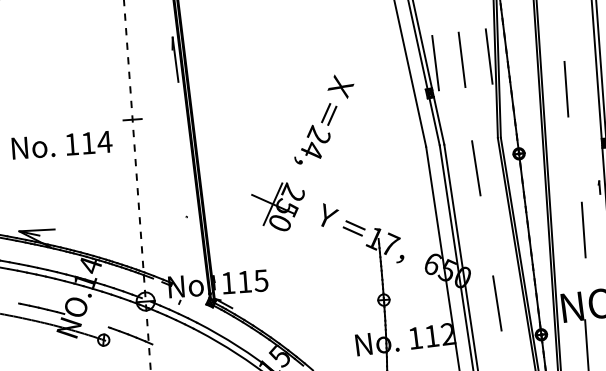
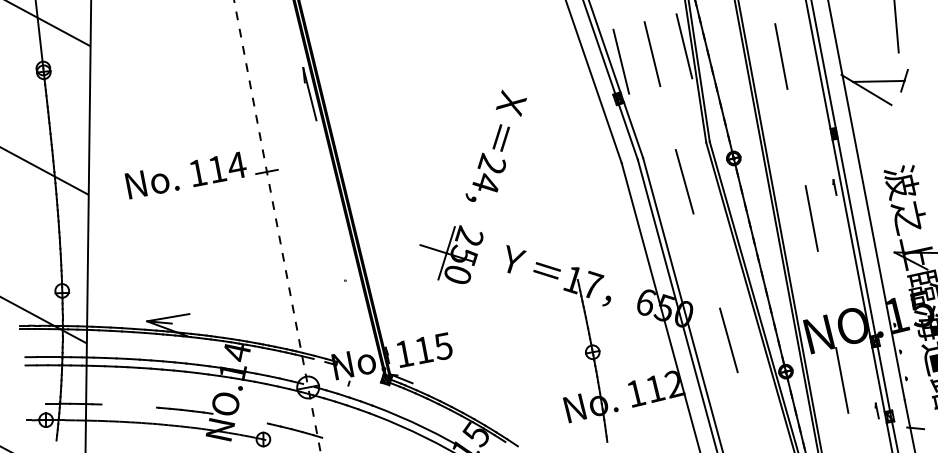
line: (566, 89) -> (781, 56), moved
text: (61, 145) -> (185, 175), moved
line: (583, 230) -> (811, 218), moved

